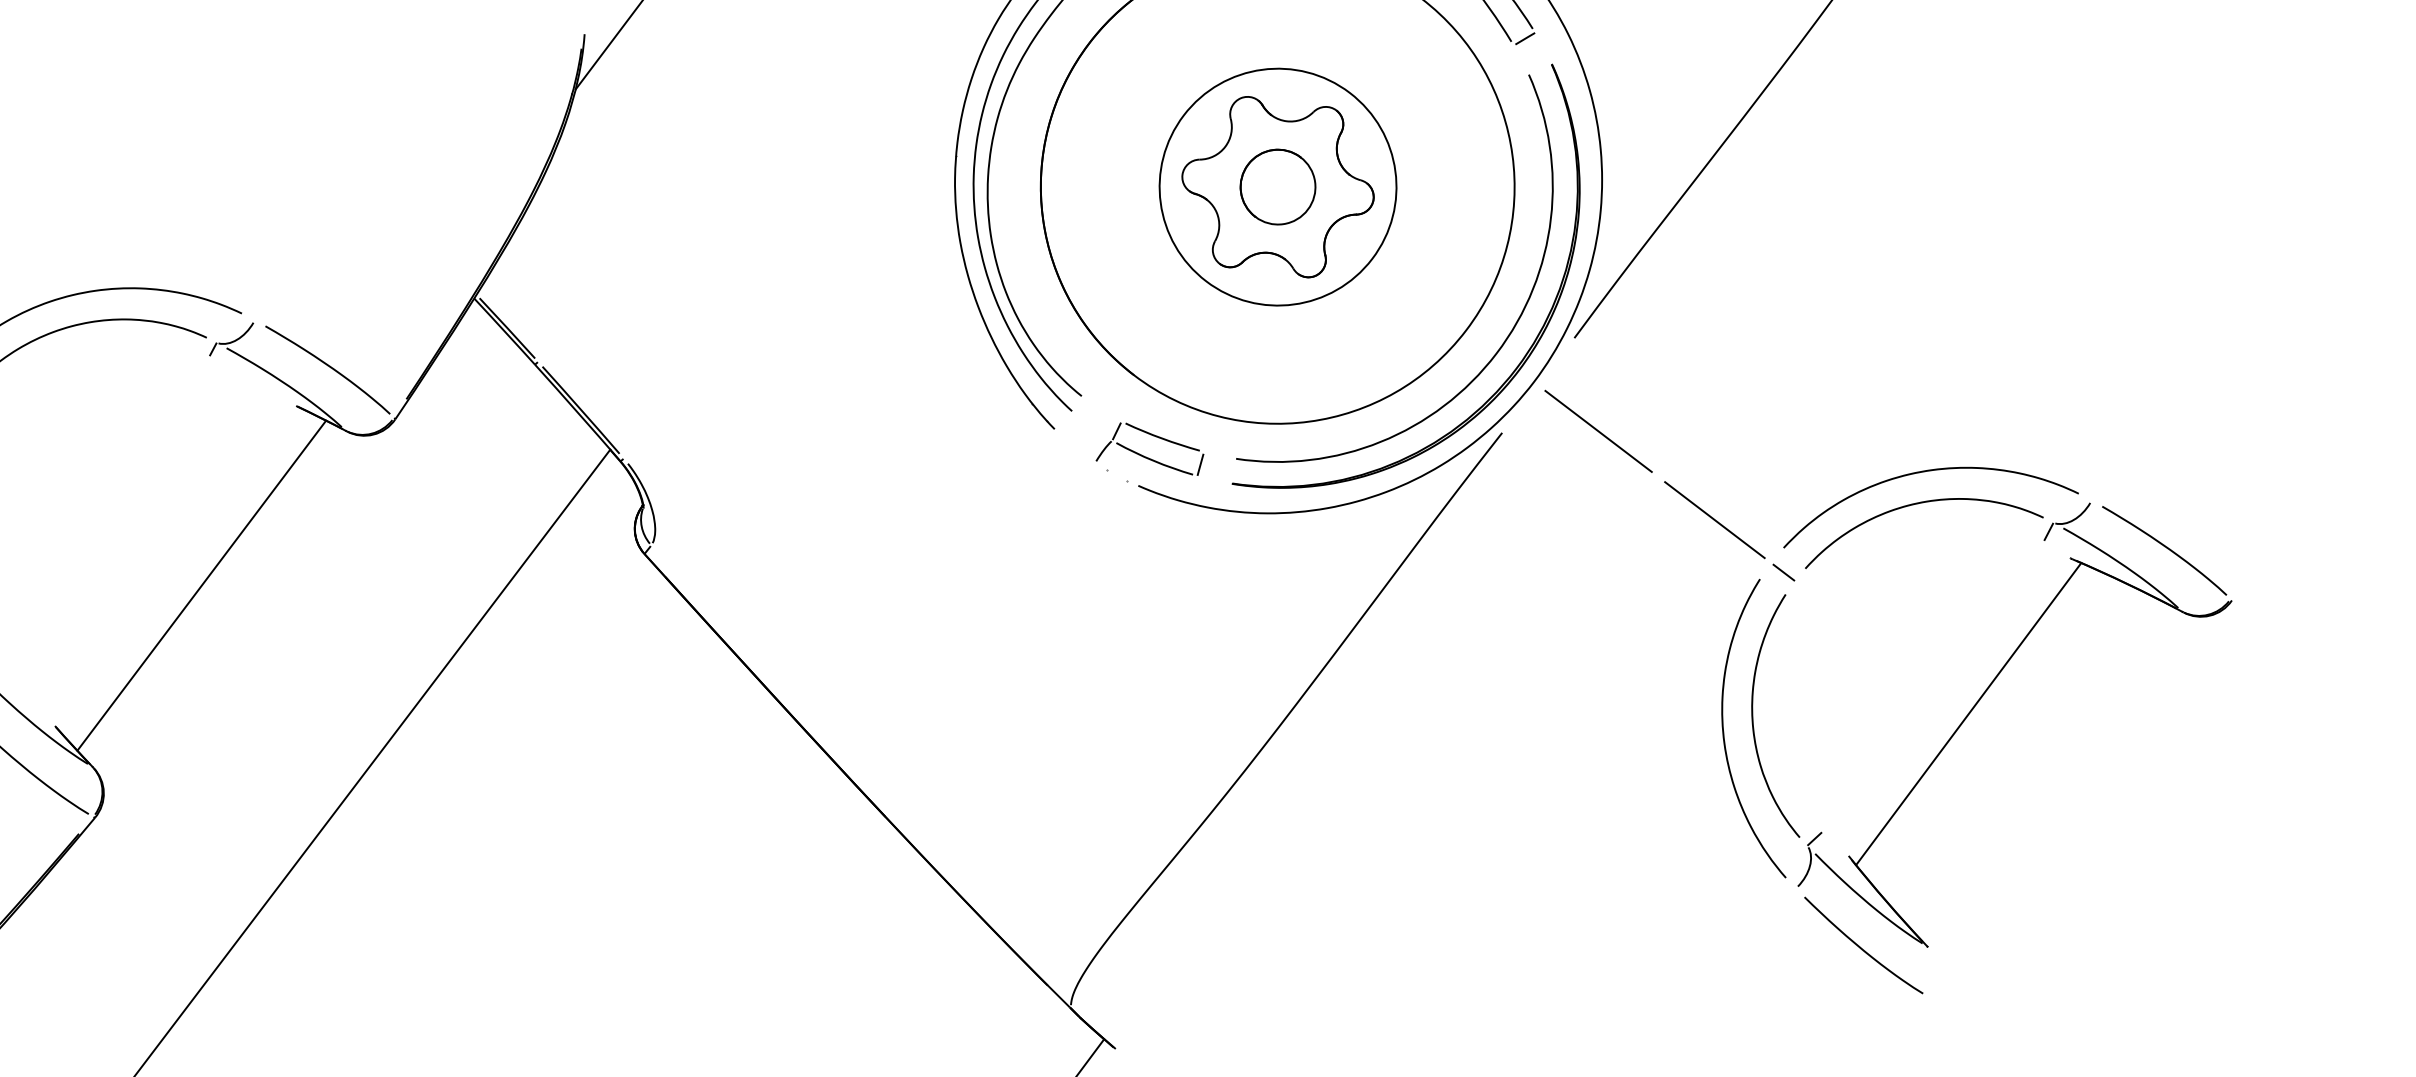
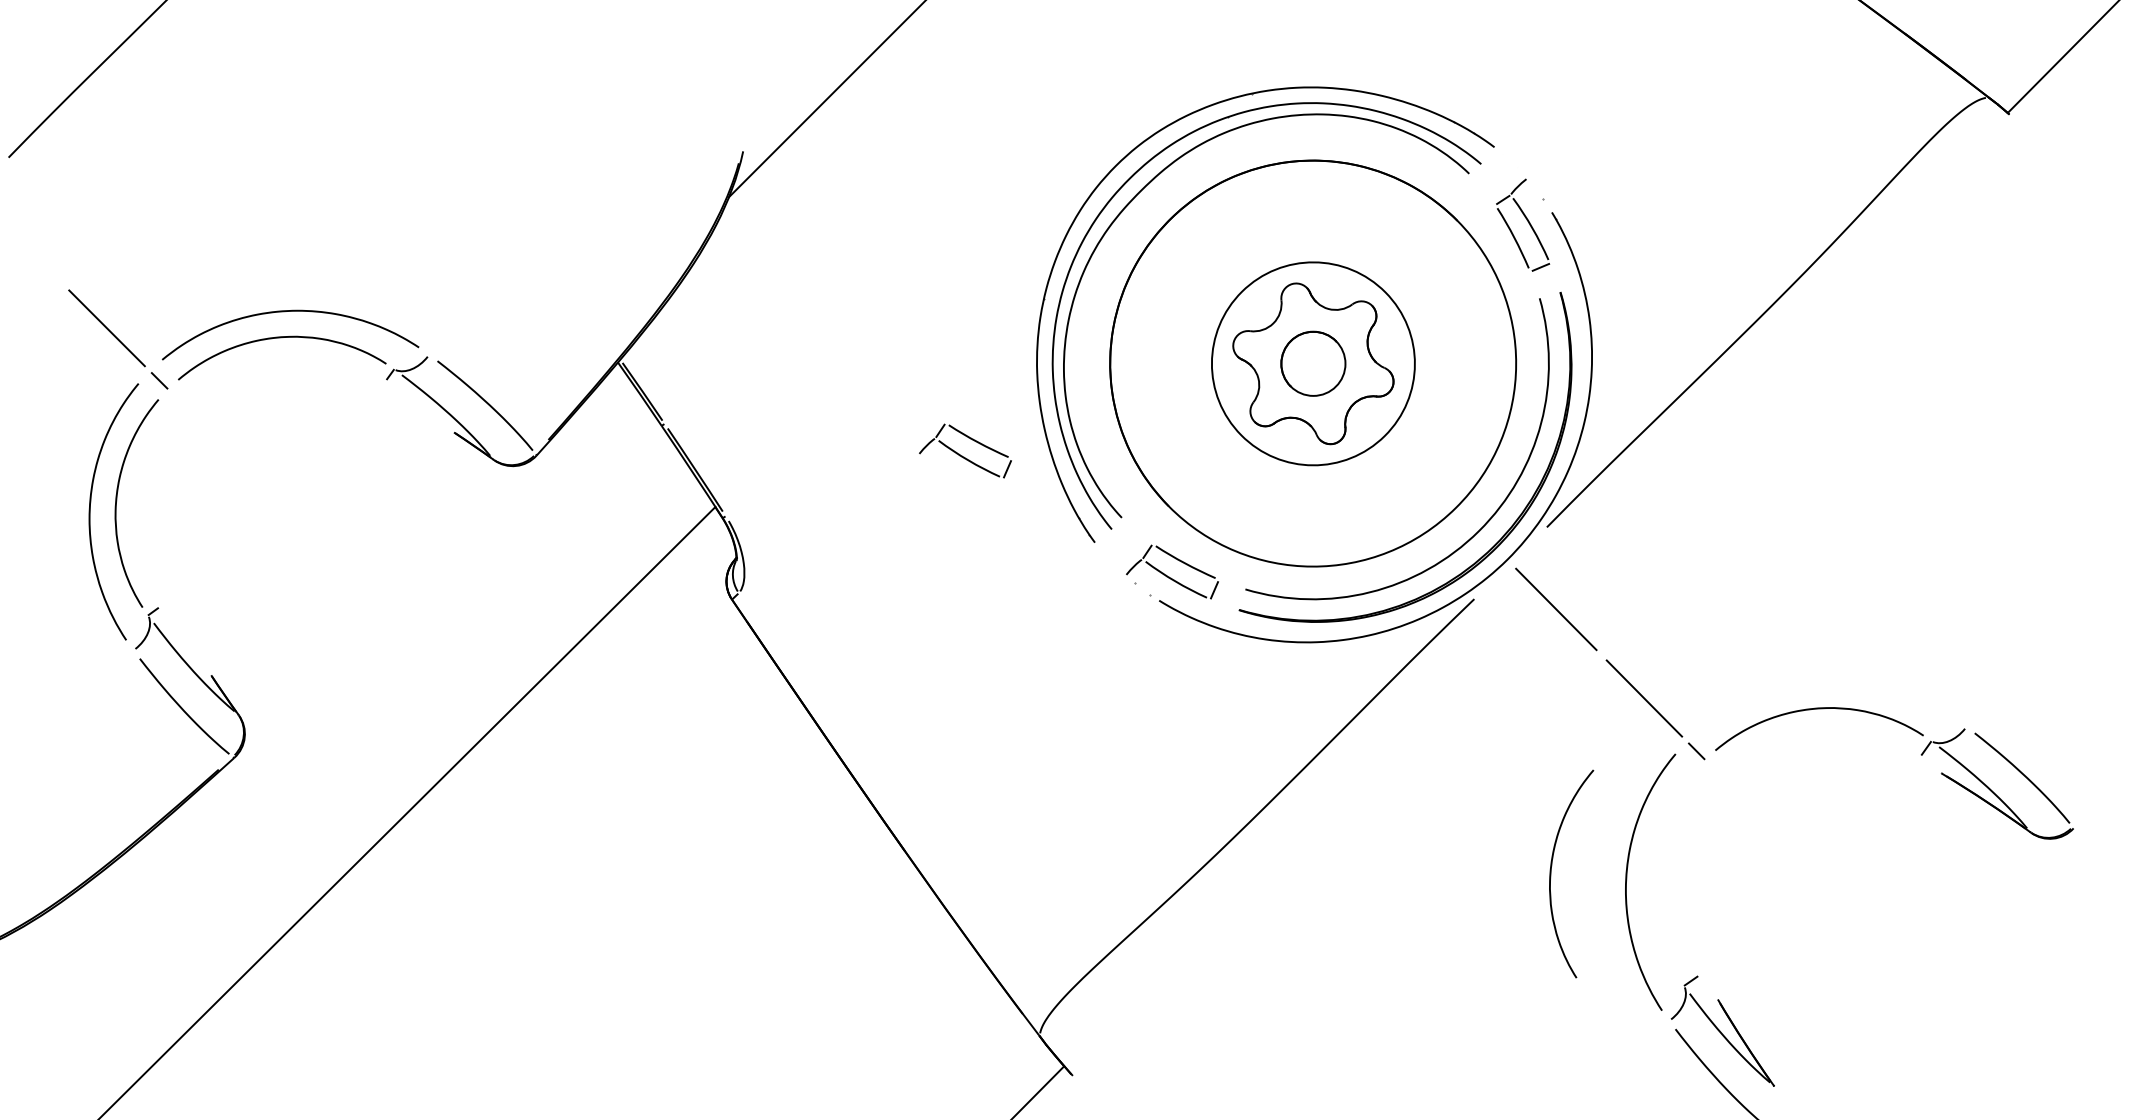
part: (890, 343) -> (965, 450), added
curve: (1922, 473) -> (1826, 683), removed
line: (201, 585) -> (352, 573), removed
line: (1968, 714) -> (1836, 893), removed
curve: (1753, 720) -> (1551, 873), moved

